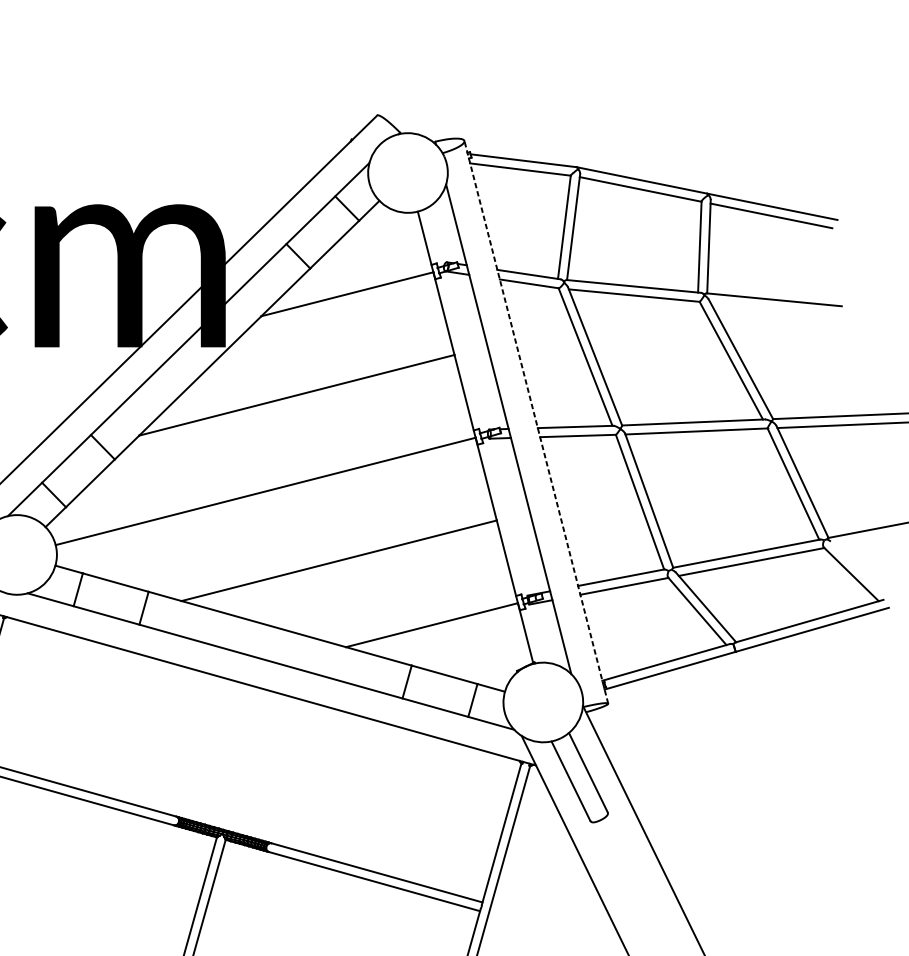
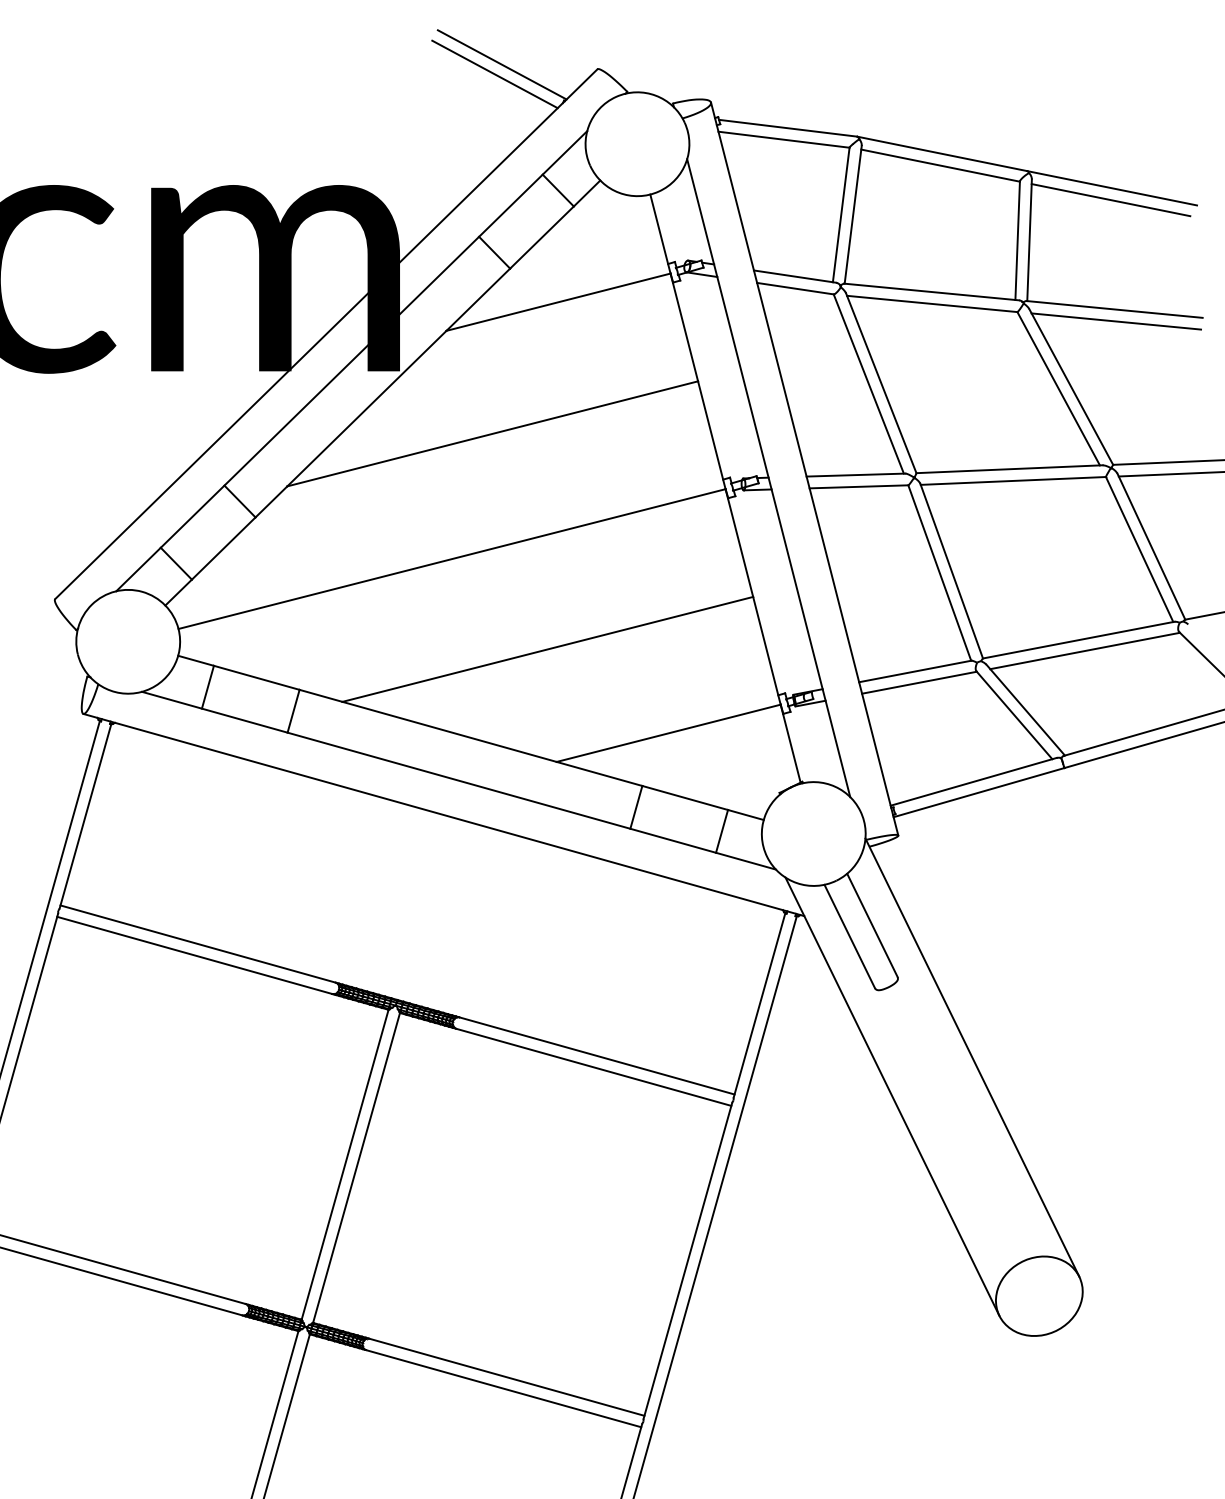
line: (303, 111) -> (501, 64), added
line: (298, 119) -> (494, 74), added
line: (775, 309) -> (1116, 321), added
line: (536, 421) -> (804, 468), dashed -> solid

